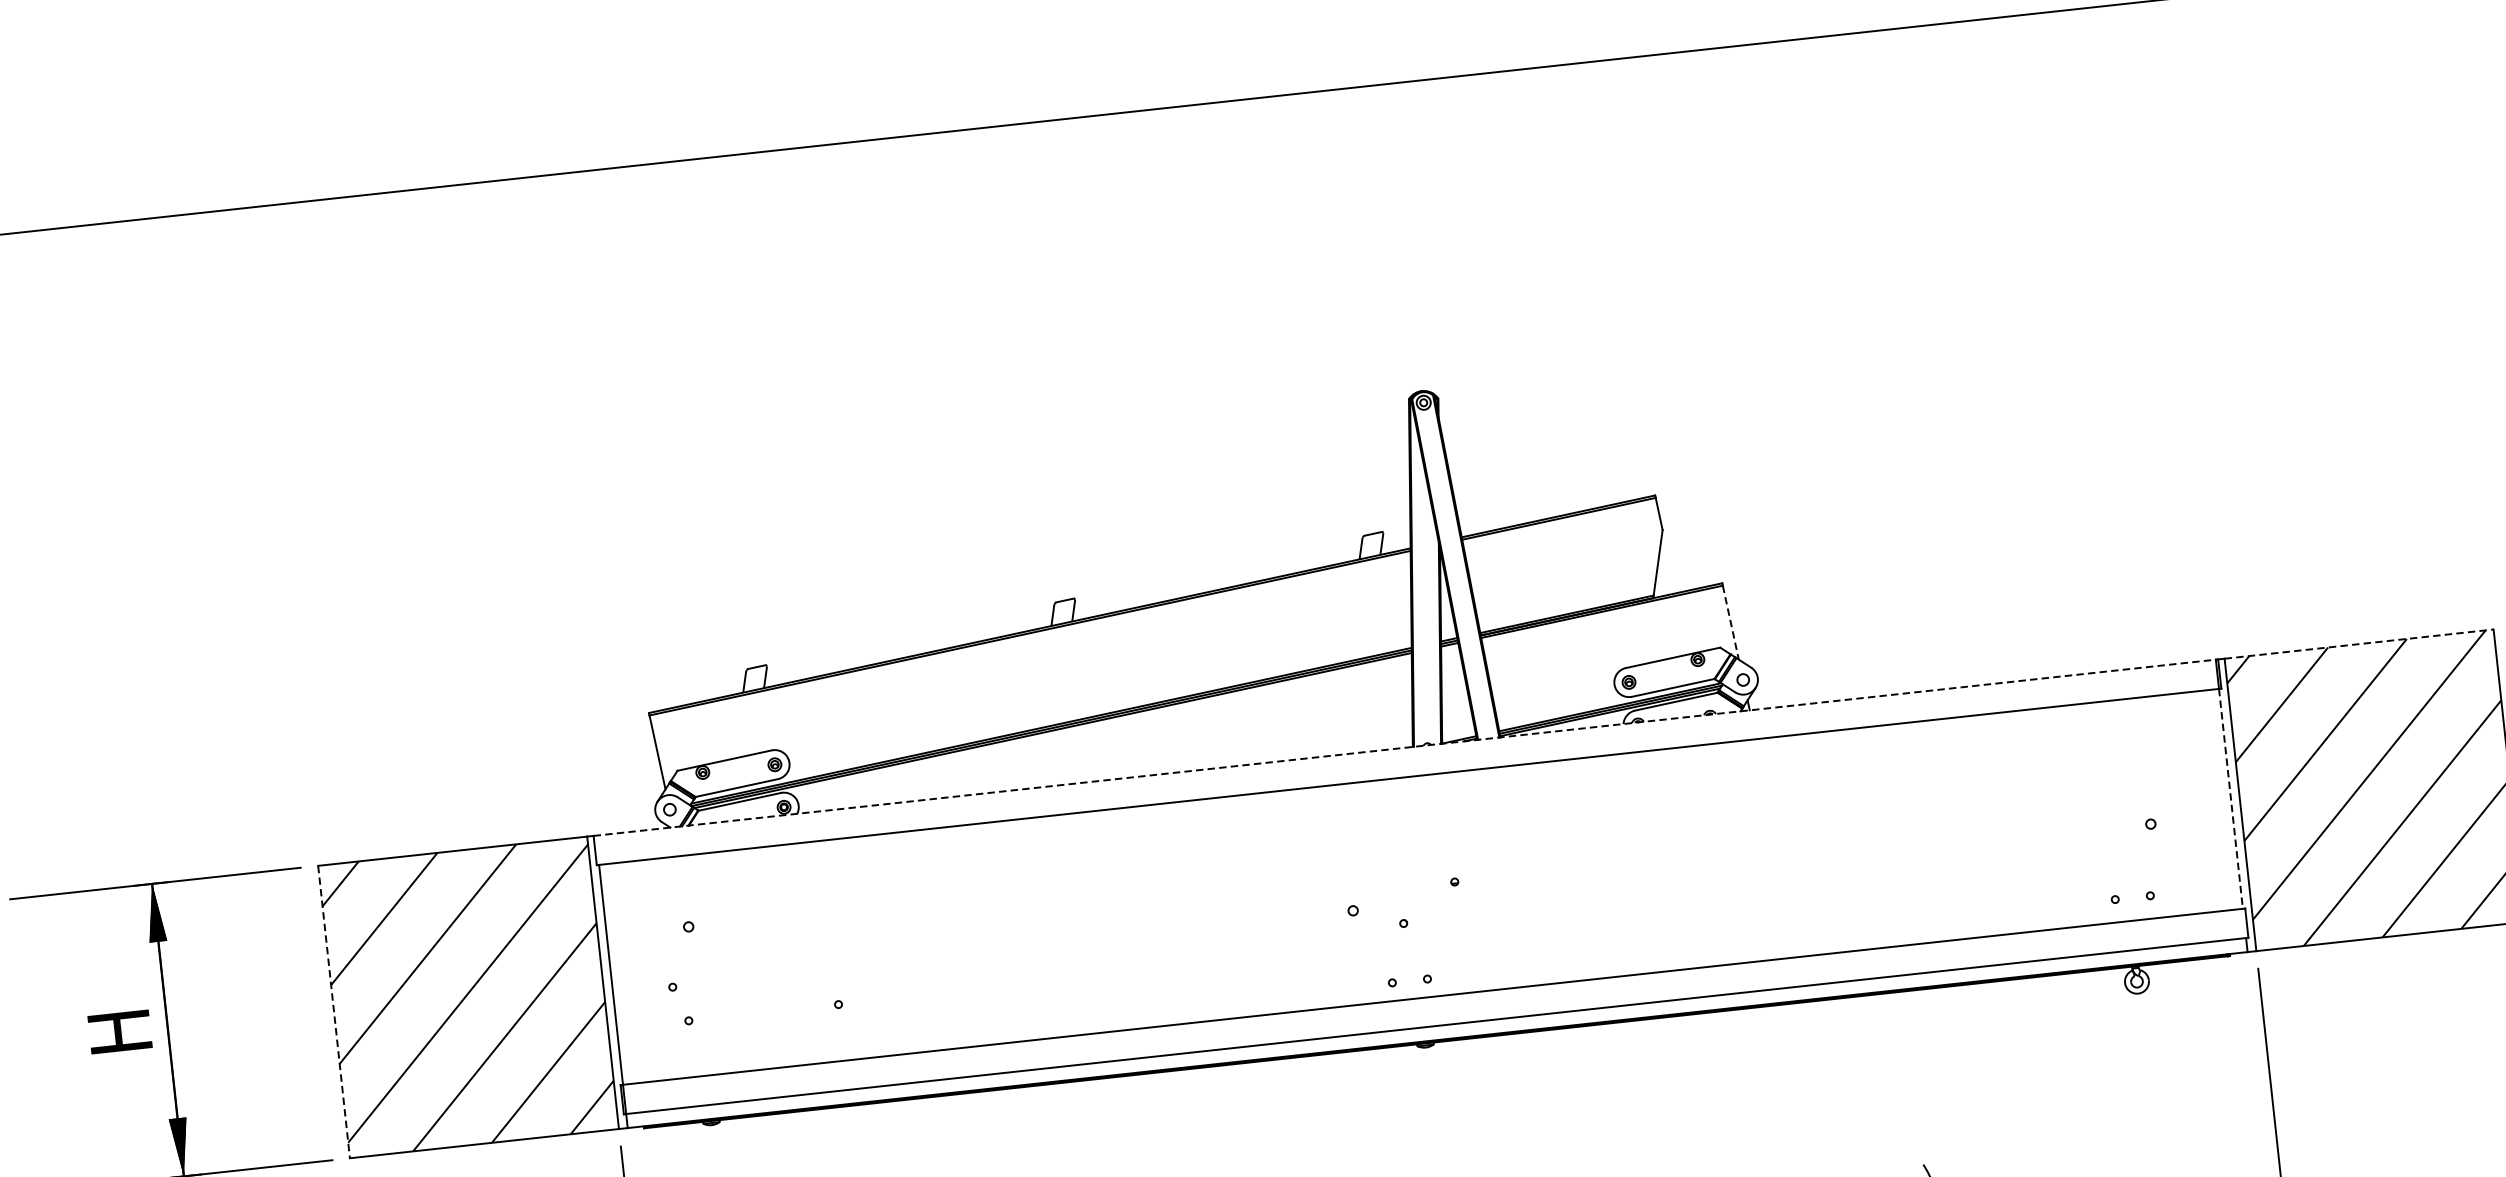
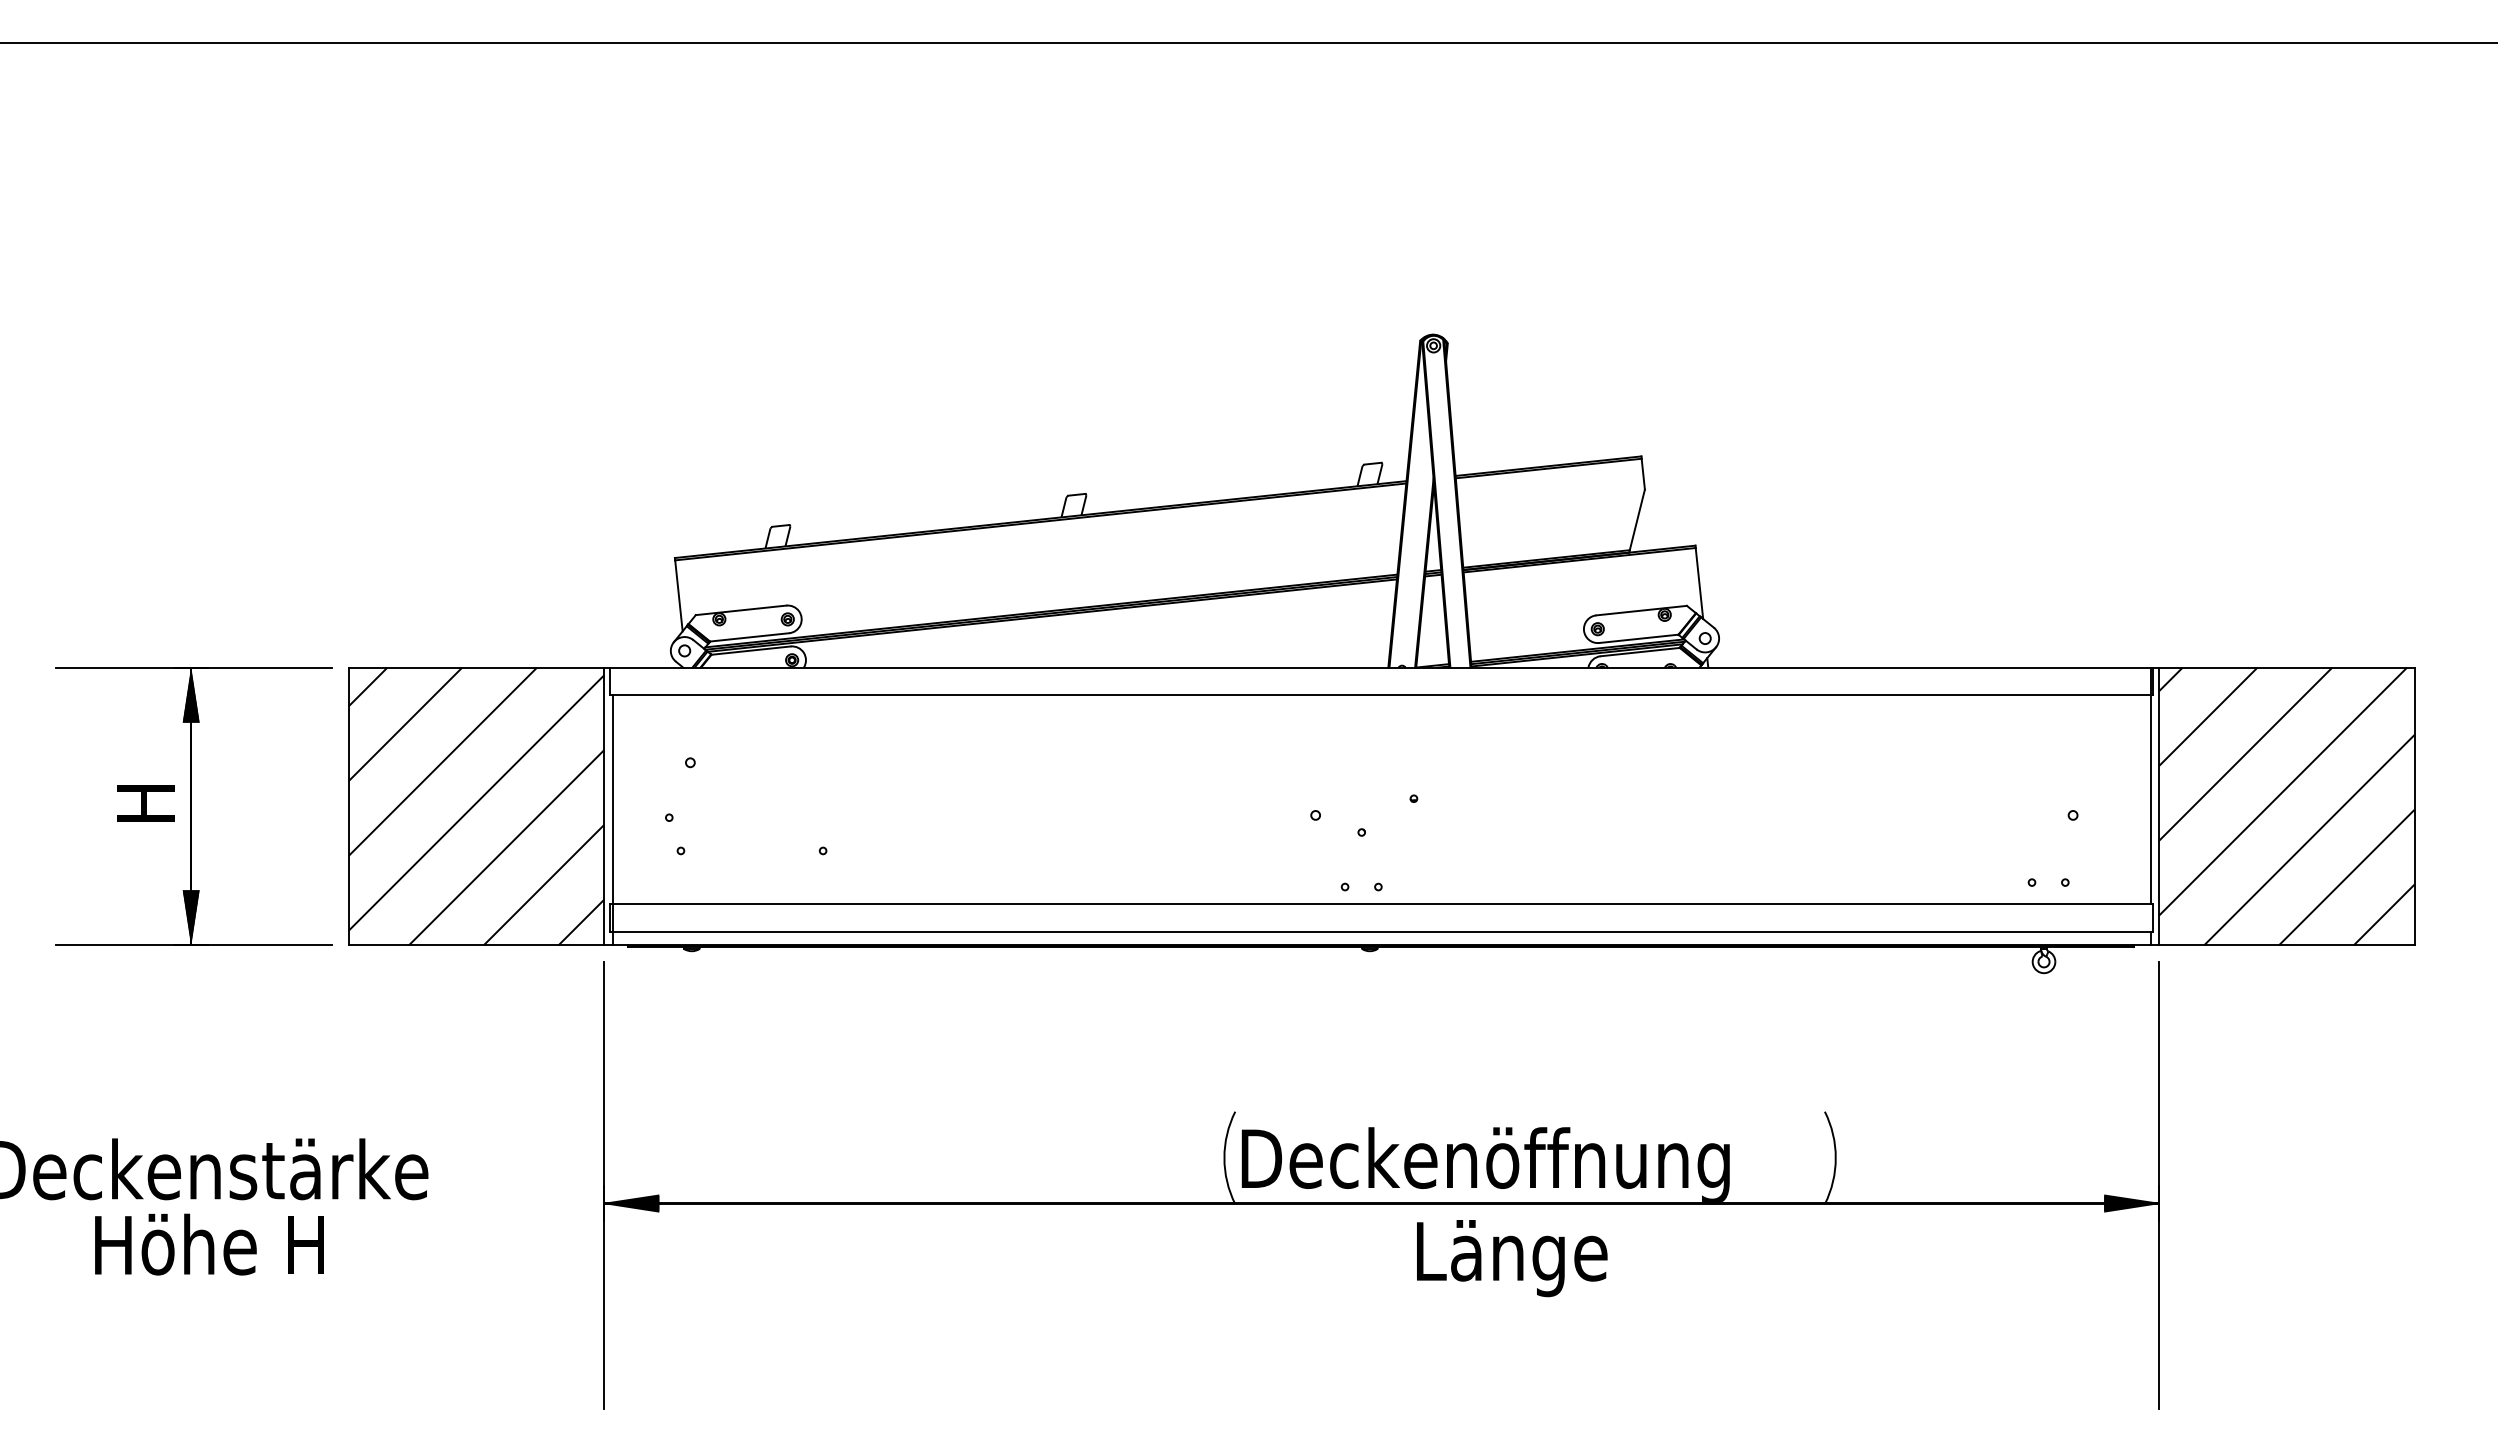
line: (1730, 622) -> (1699, 583), dashed -> solid
line: (2358, 643) -> (2286, 667), dashed -> solid
line: (1405, 747) -> (1381, 667), dashed -> solid
line: (2230, 799) -> (2150, 800), dashed -> solid
line: (333, 1012) -> (348, 806), dashed -> solid

